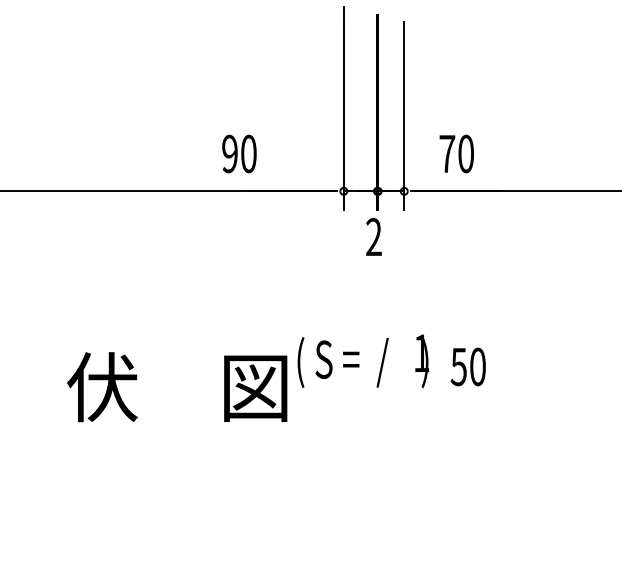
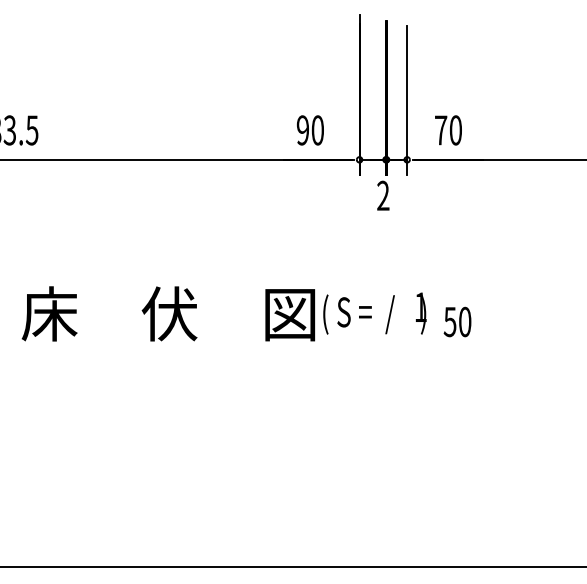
text: (239, 154) -> (310, 130), moved
text: (362, 361) -> (374, 313), moved
text: (468, 366) -> (457, 321), moved

